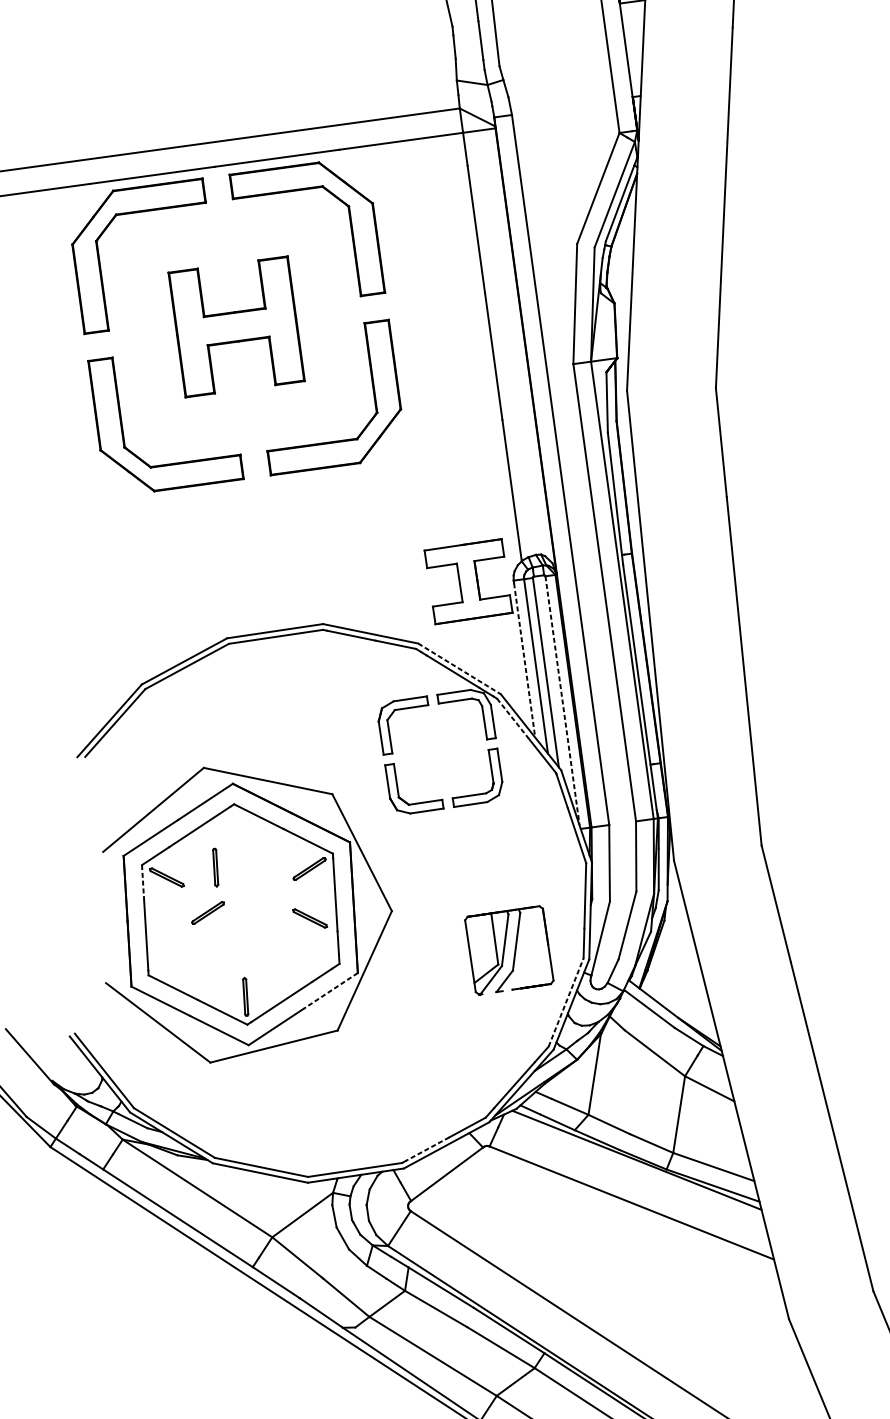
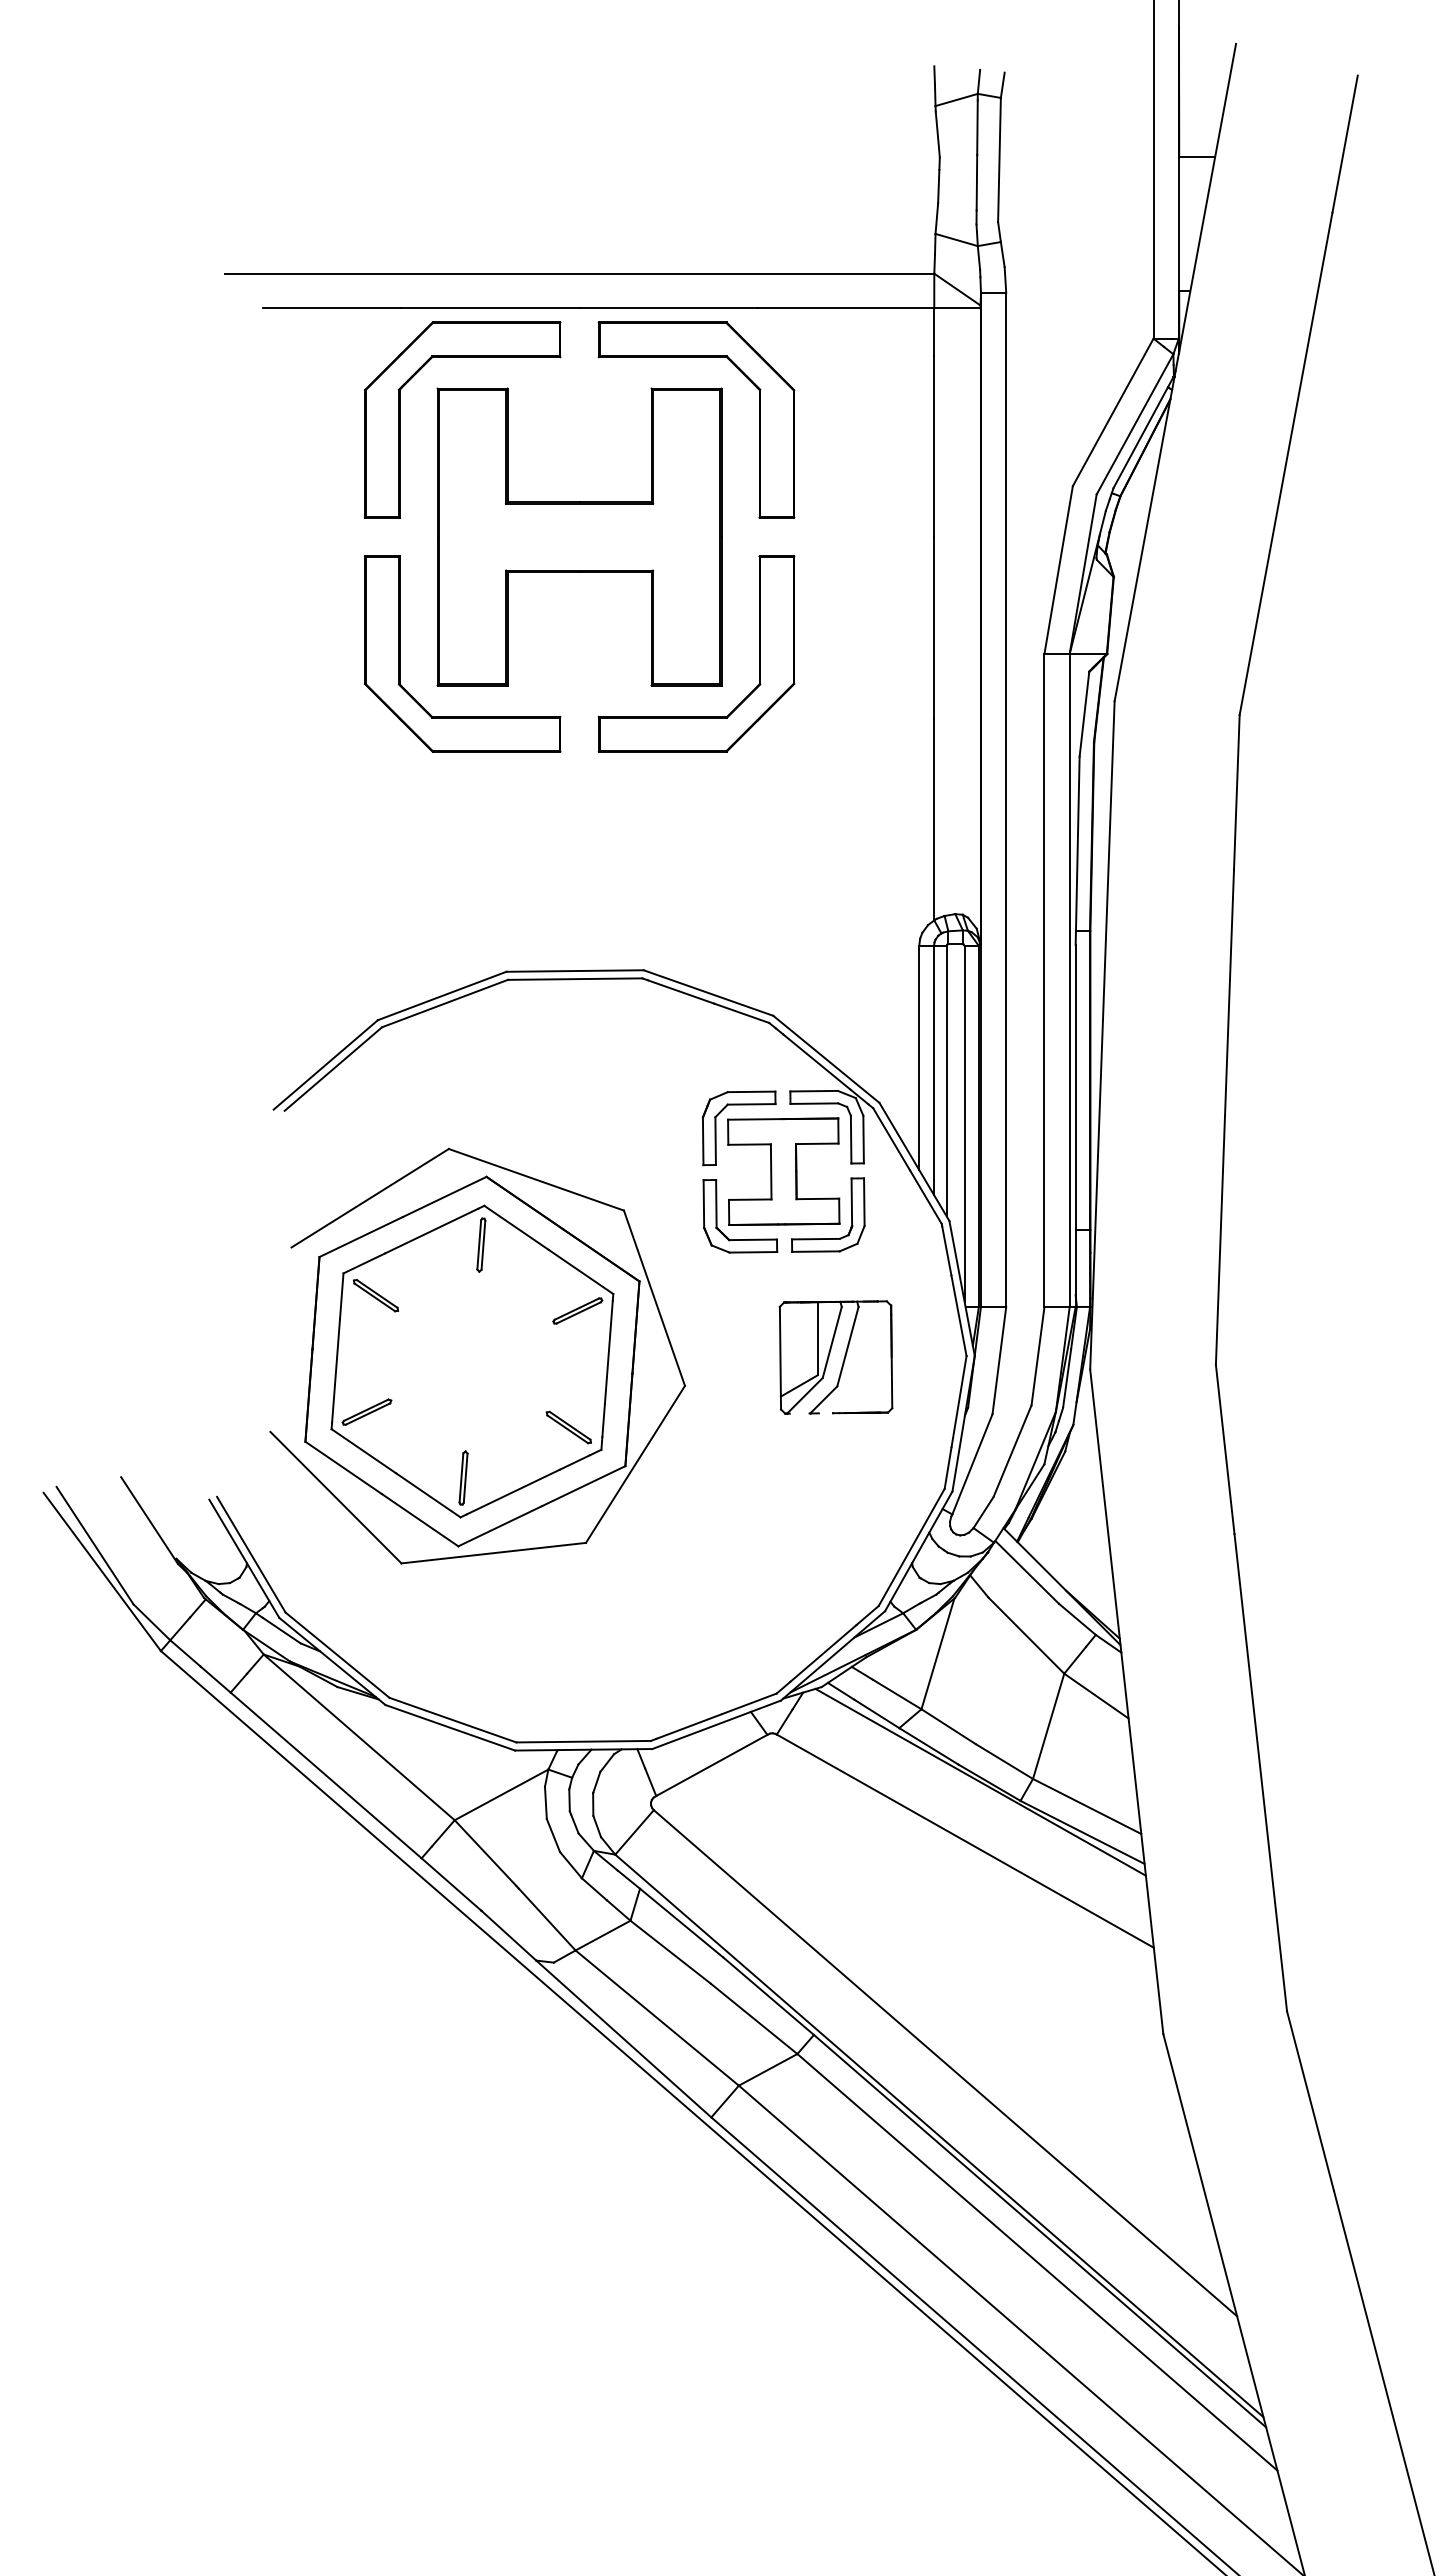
part: (236, 326) -> (579, 536), size x1.67
part: (468, 581) -> (783, 1171), moved
line: (524, 660) -> (919, 1060), dashed -> solid
line: (459, 669) -> (826, 1059), dashed -> solid
line: (562, 700) -> (964, 1123), dashed -> solid
line: (512, 718) -> (891, 1139), dashed -> solid
part: (215, 867) -> (481, 1244), moved
line: (142, 881) -> (341, 1296), dashed -> solid
part: (207, 912) -> (366, 1411), moved
part: (309, 918) -> (568, 1427), moved
part: (508, 950) -> (835, 1357), moved
line: (330, 991) -> (583, 1486), dashed -> solid
line: (565, 1001) -> (911, 1546), dashed -> solid
line: (427, 1149) -> (688, 1726), dashed -> solid

